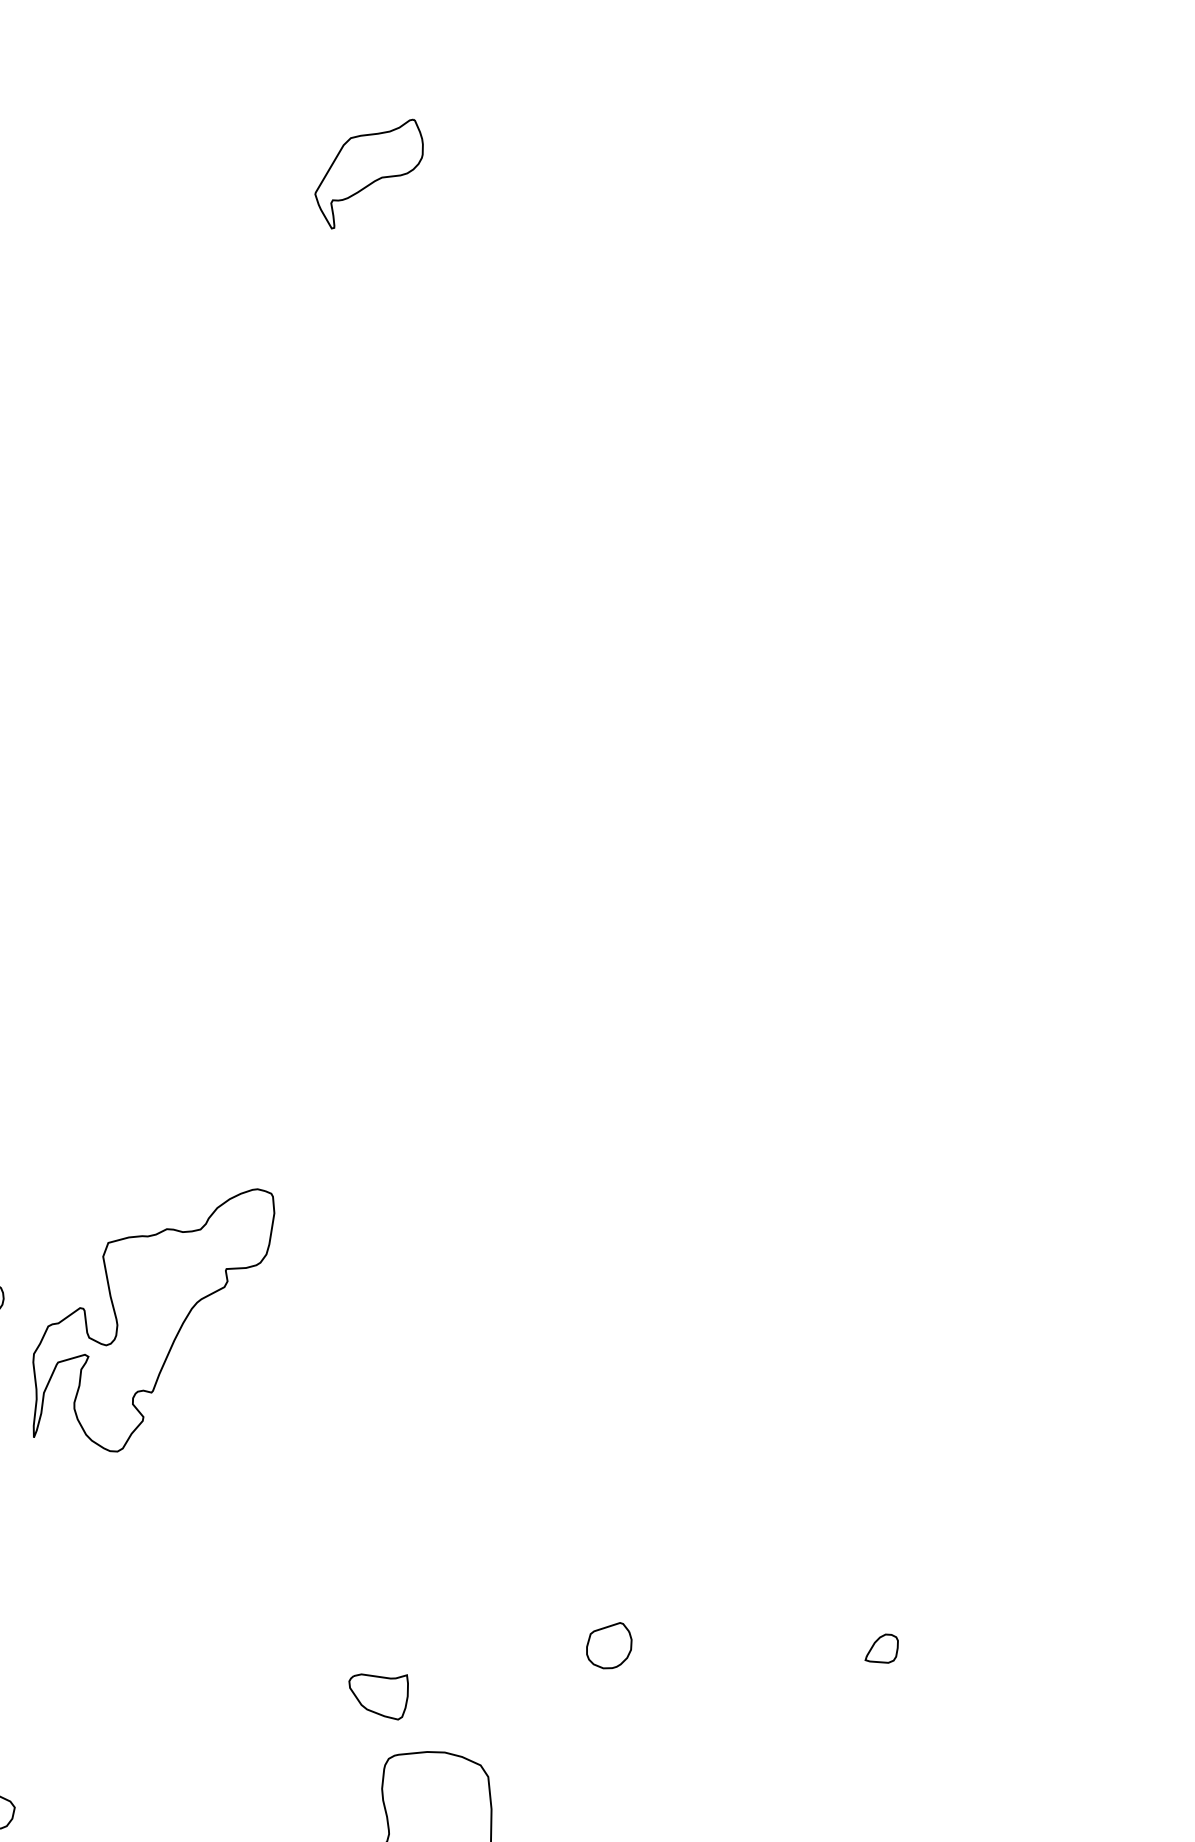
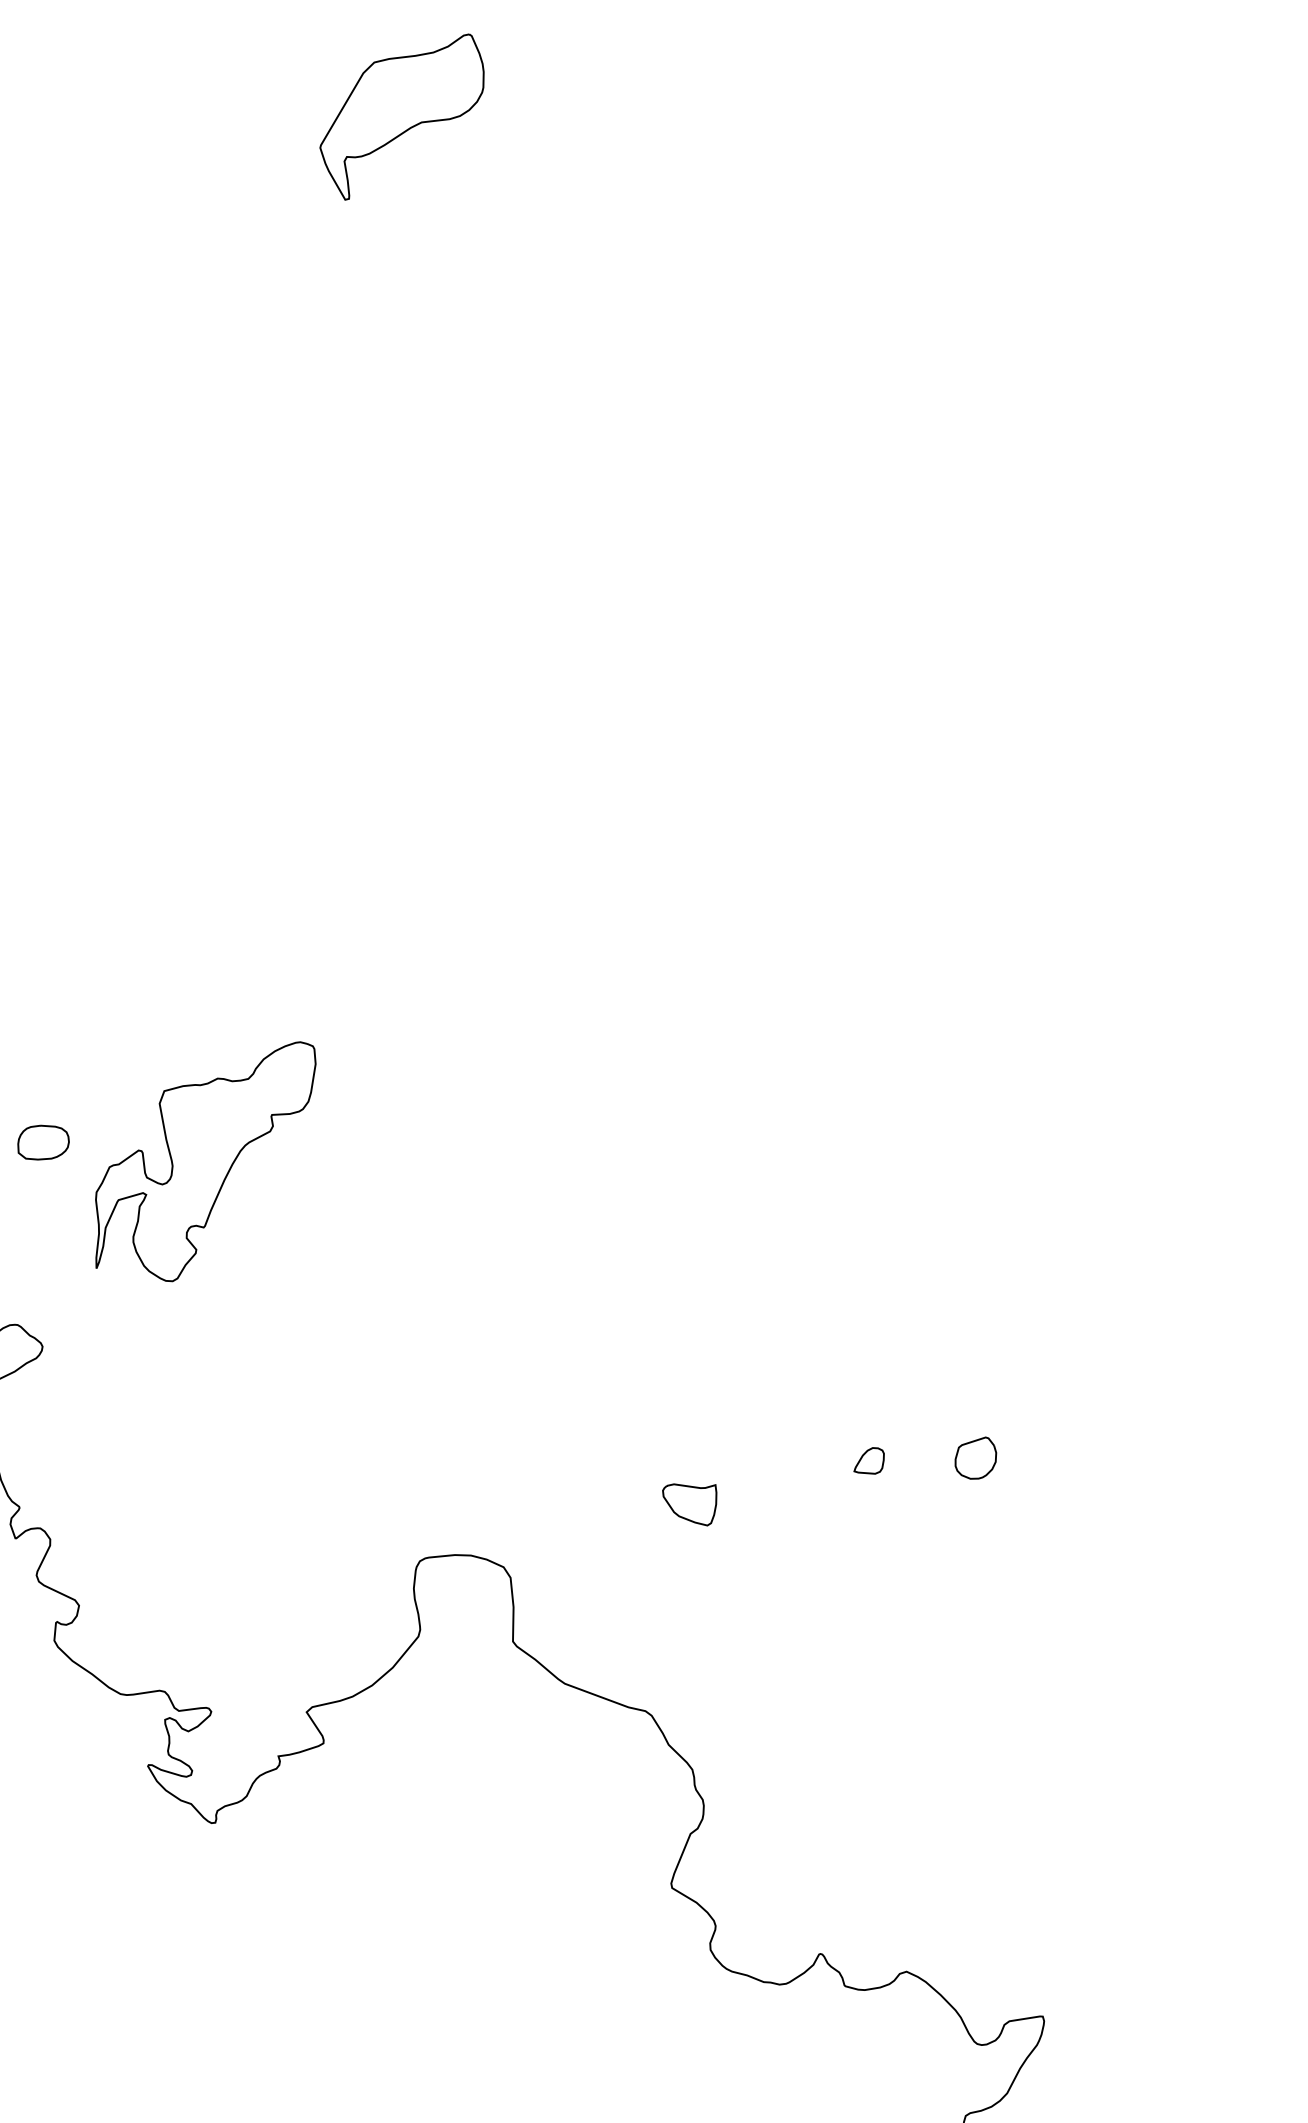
part: (368, 173) -> (401, 116), size x1.67
part: (608, 1644) -> (975, 1457), moved
part: (378, 1696) -> (689, 1504), moved

